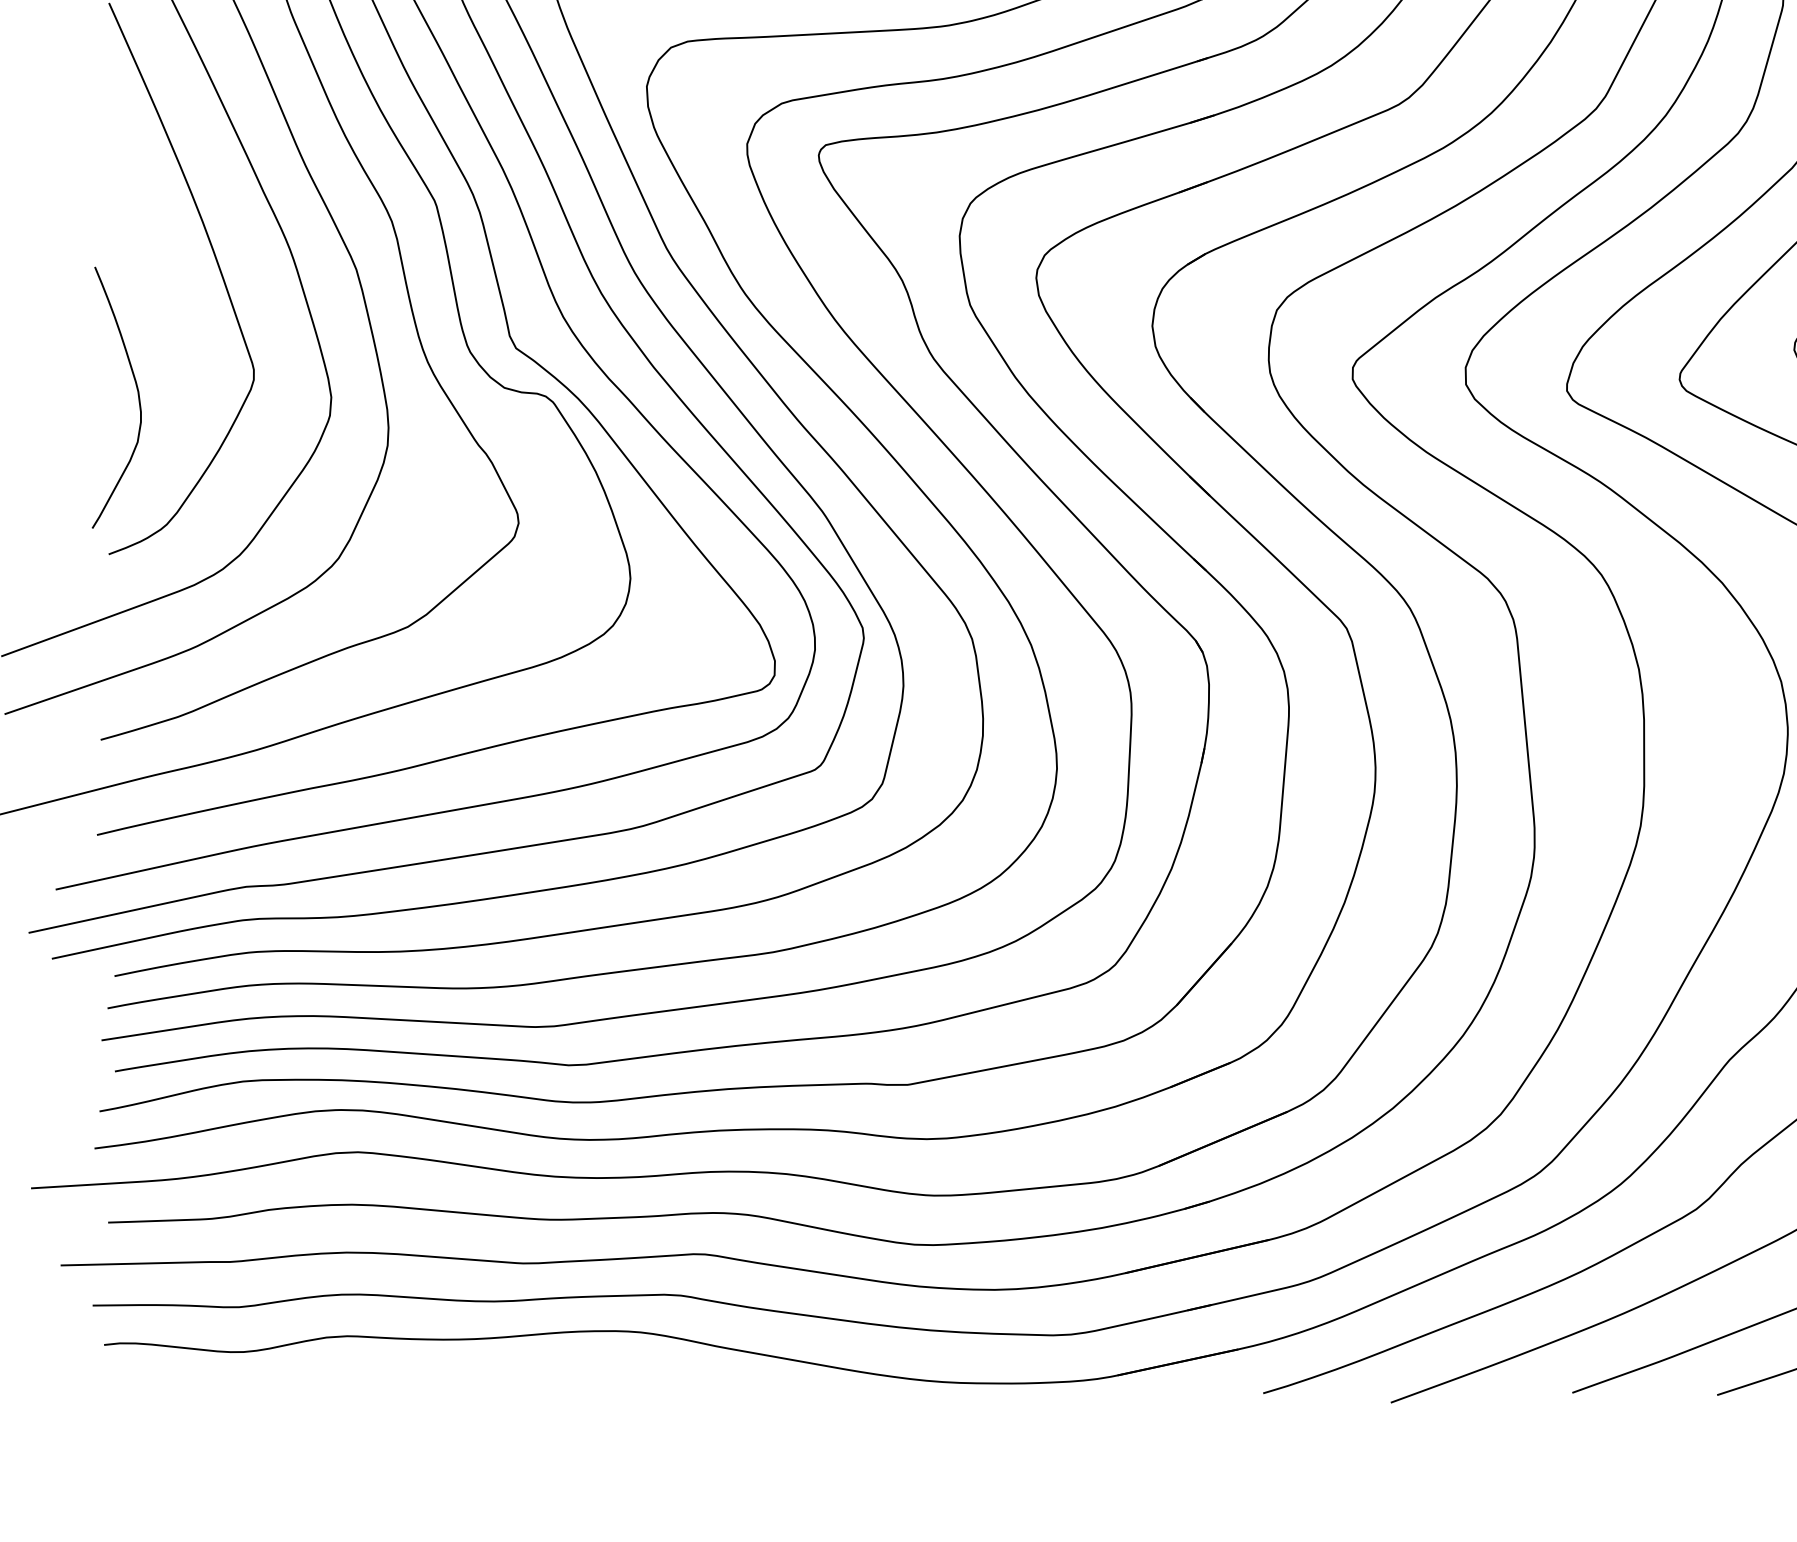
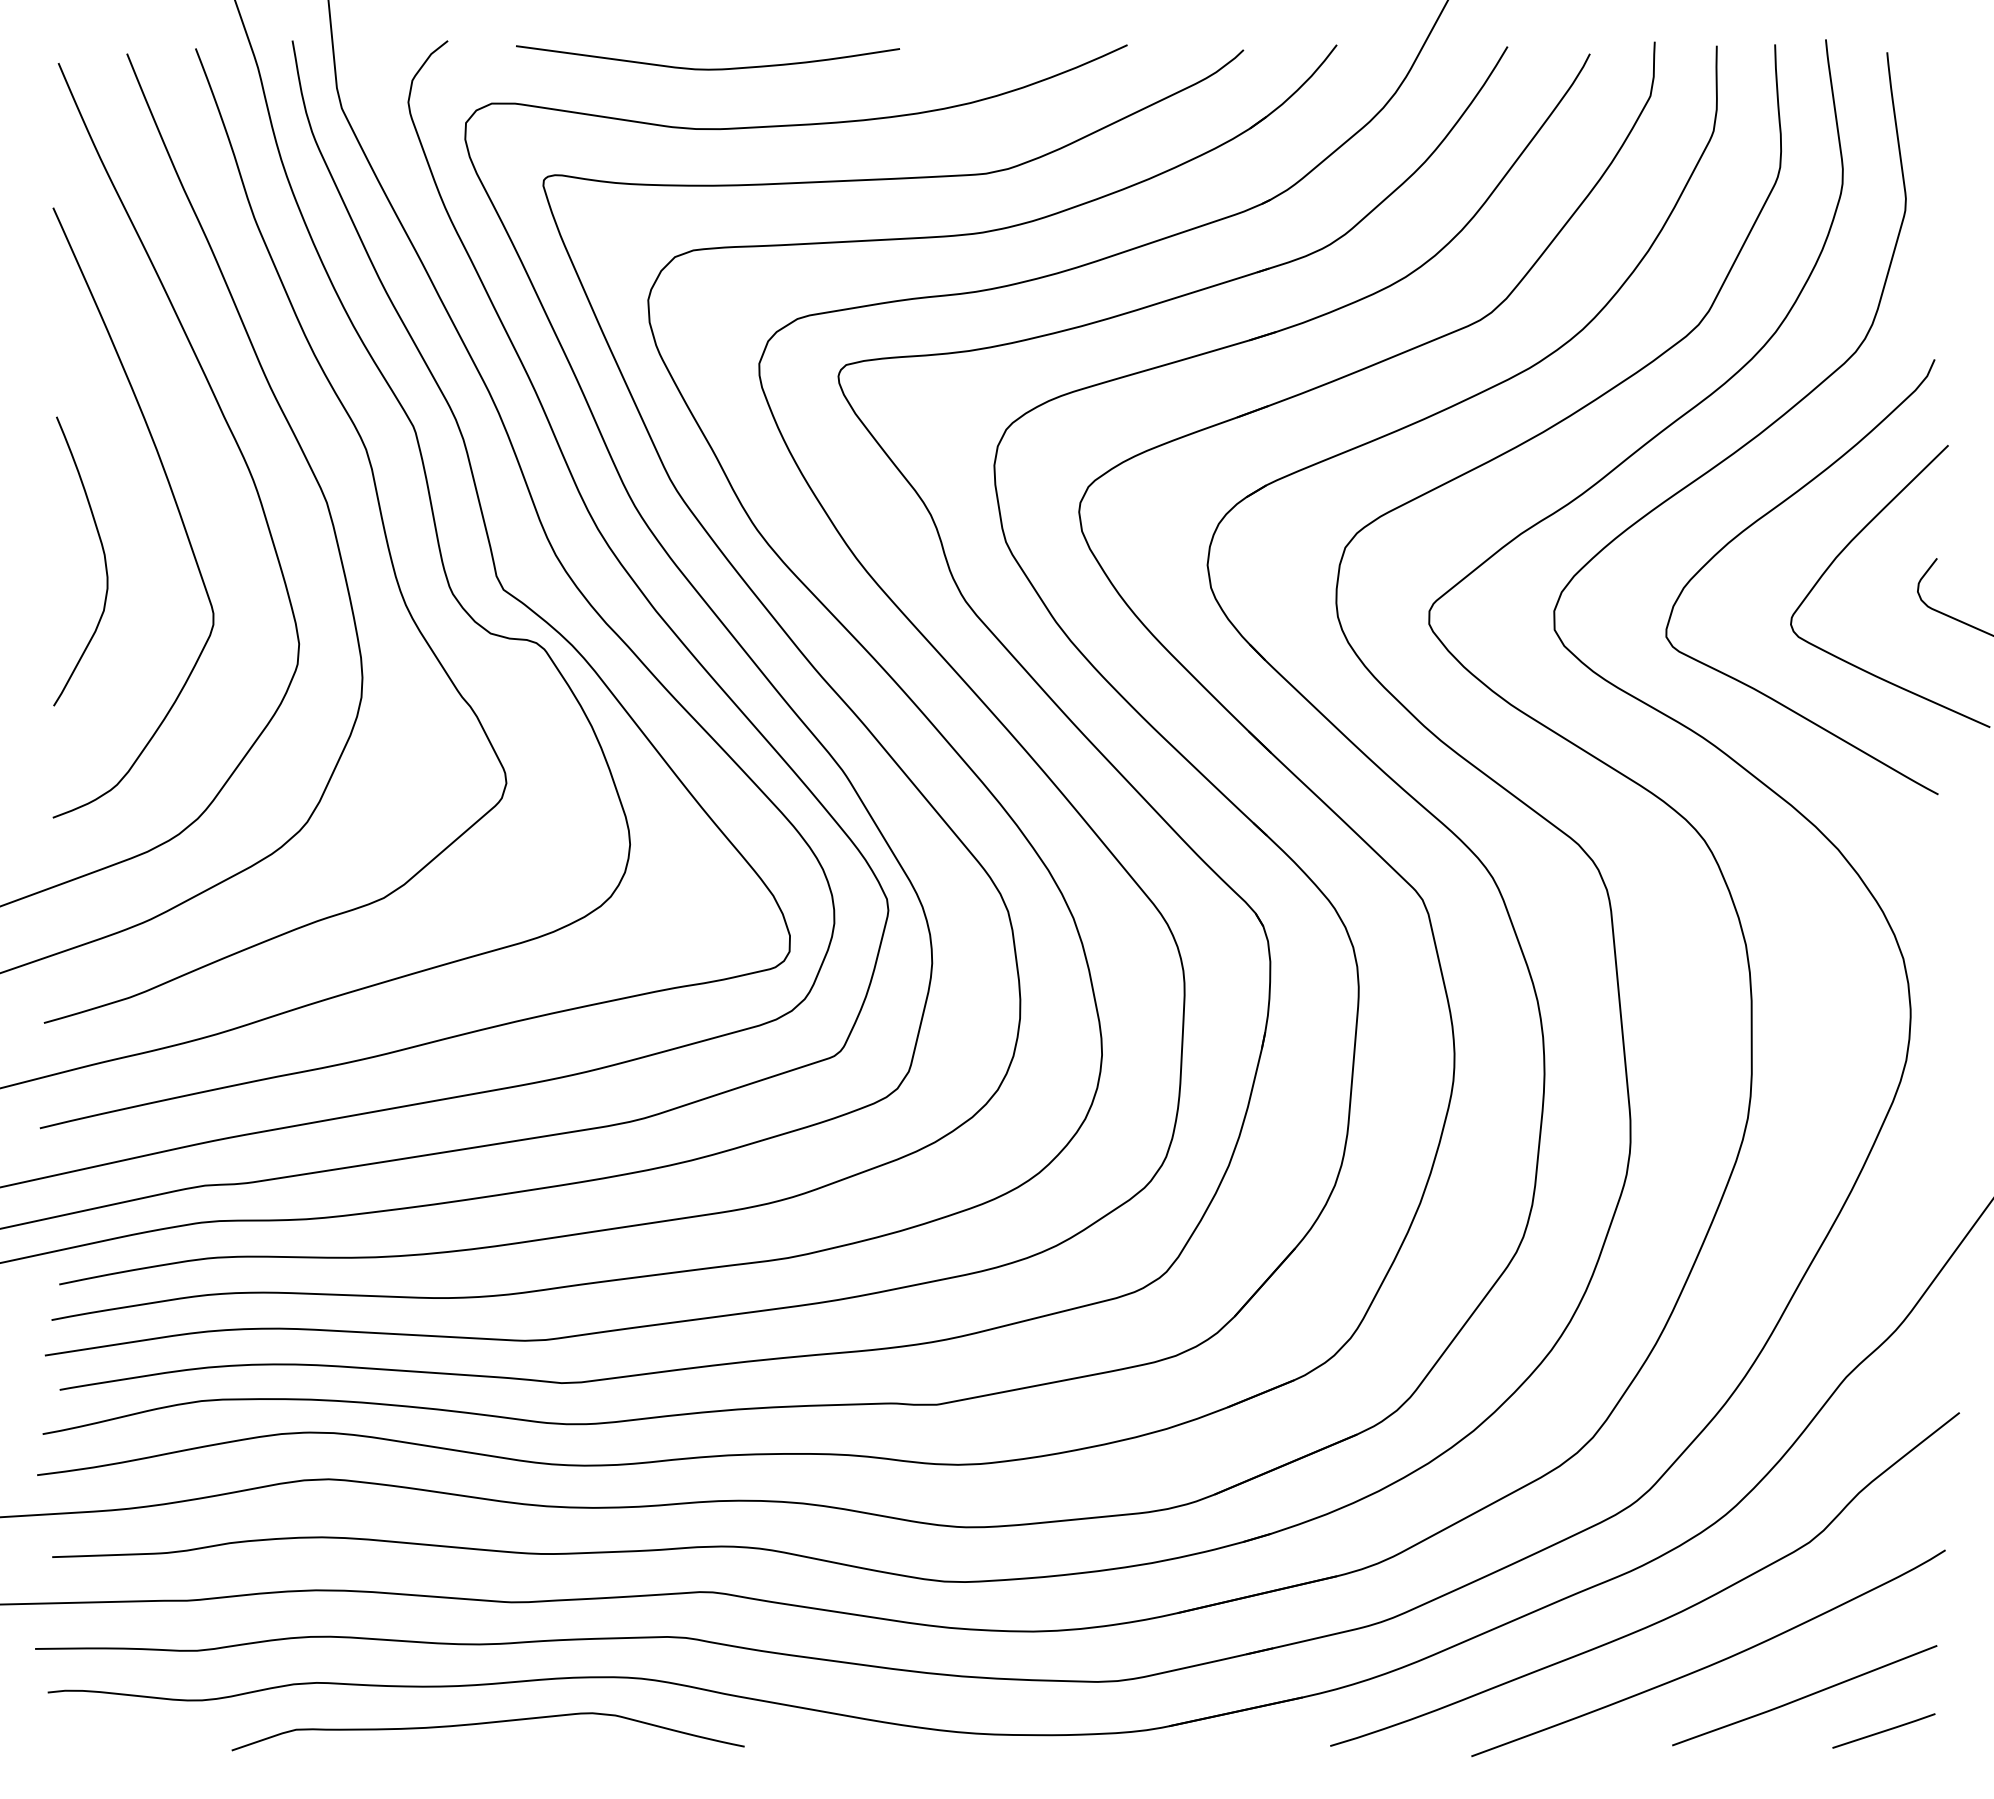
curve: (137, 392) -> (103, 555), moved
curve: (501, 1372) -> (487, 1723), added

